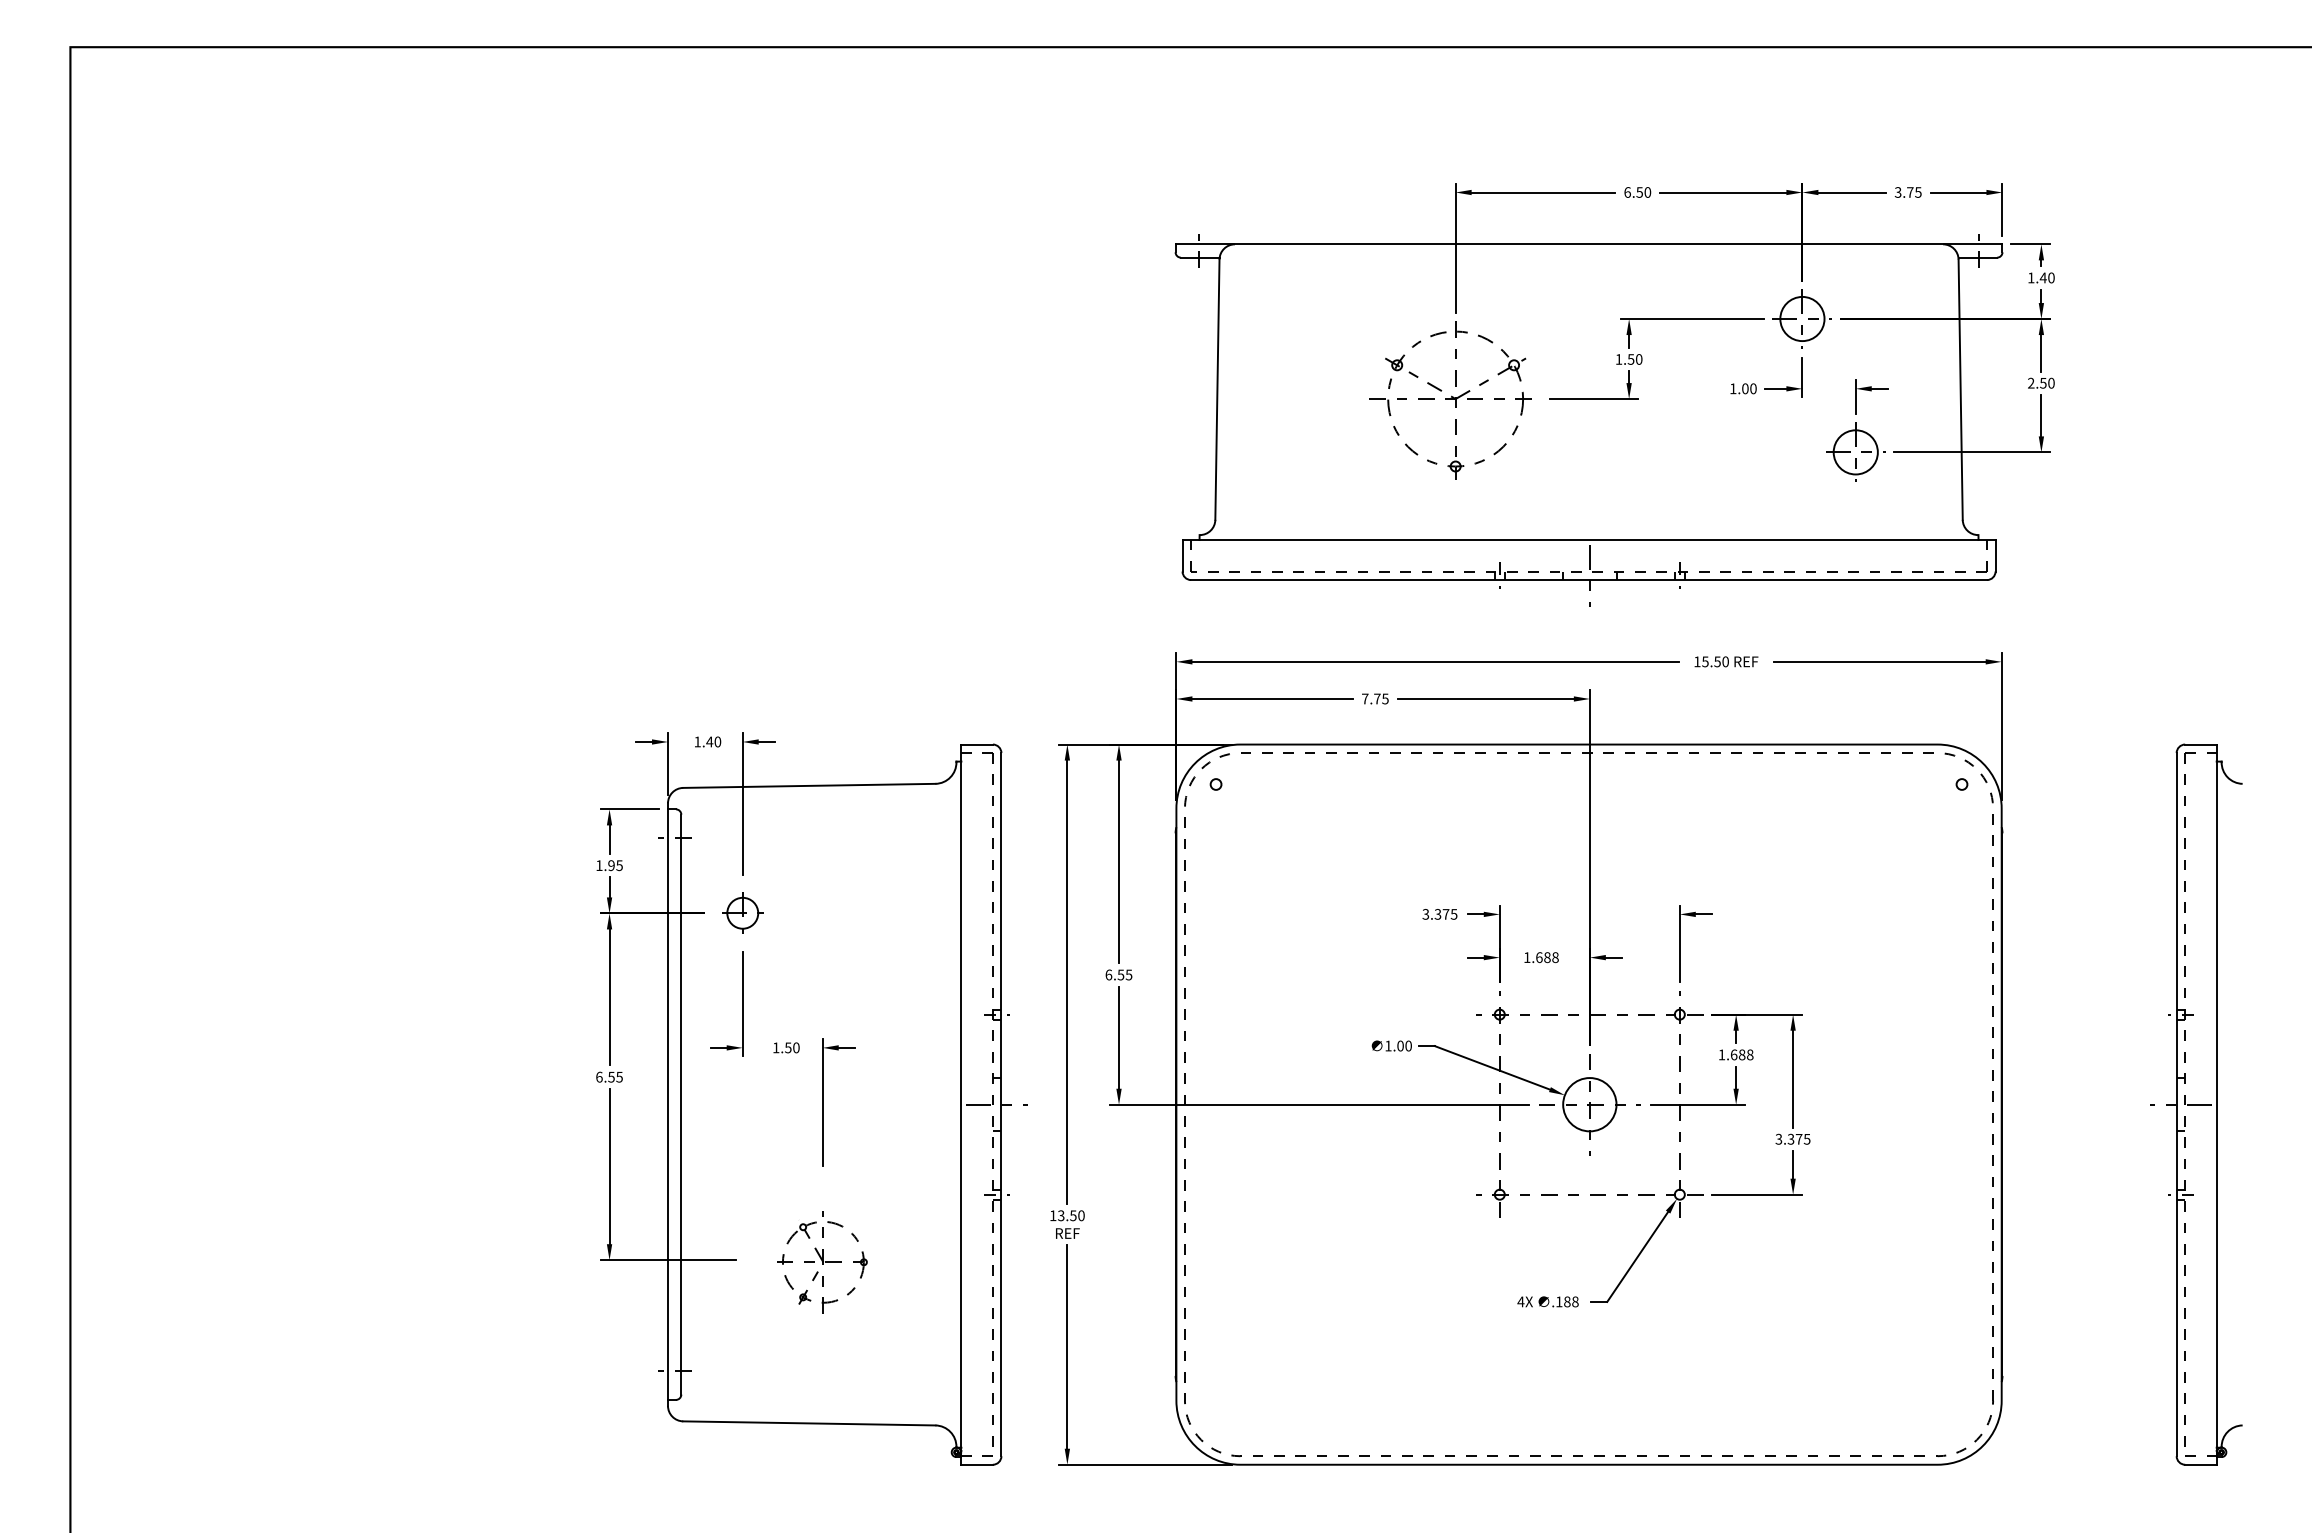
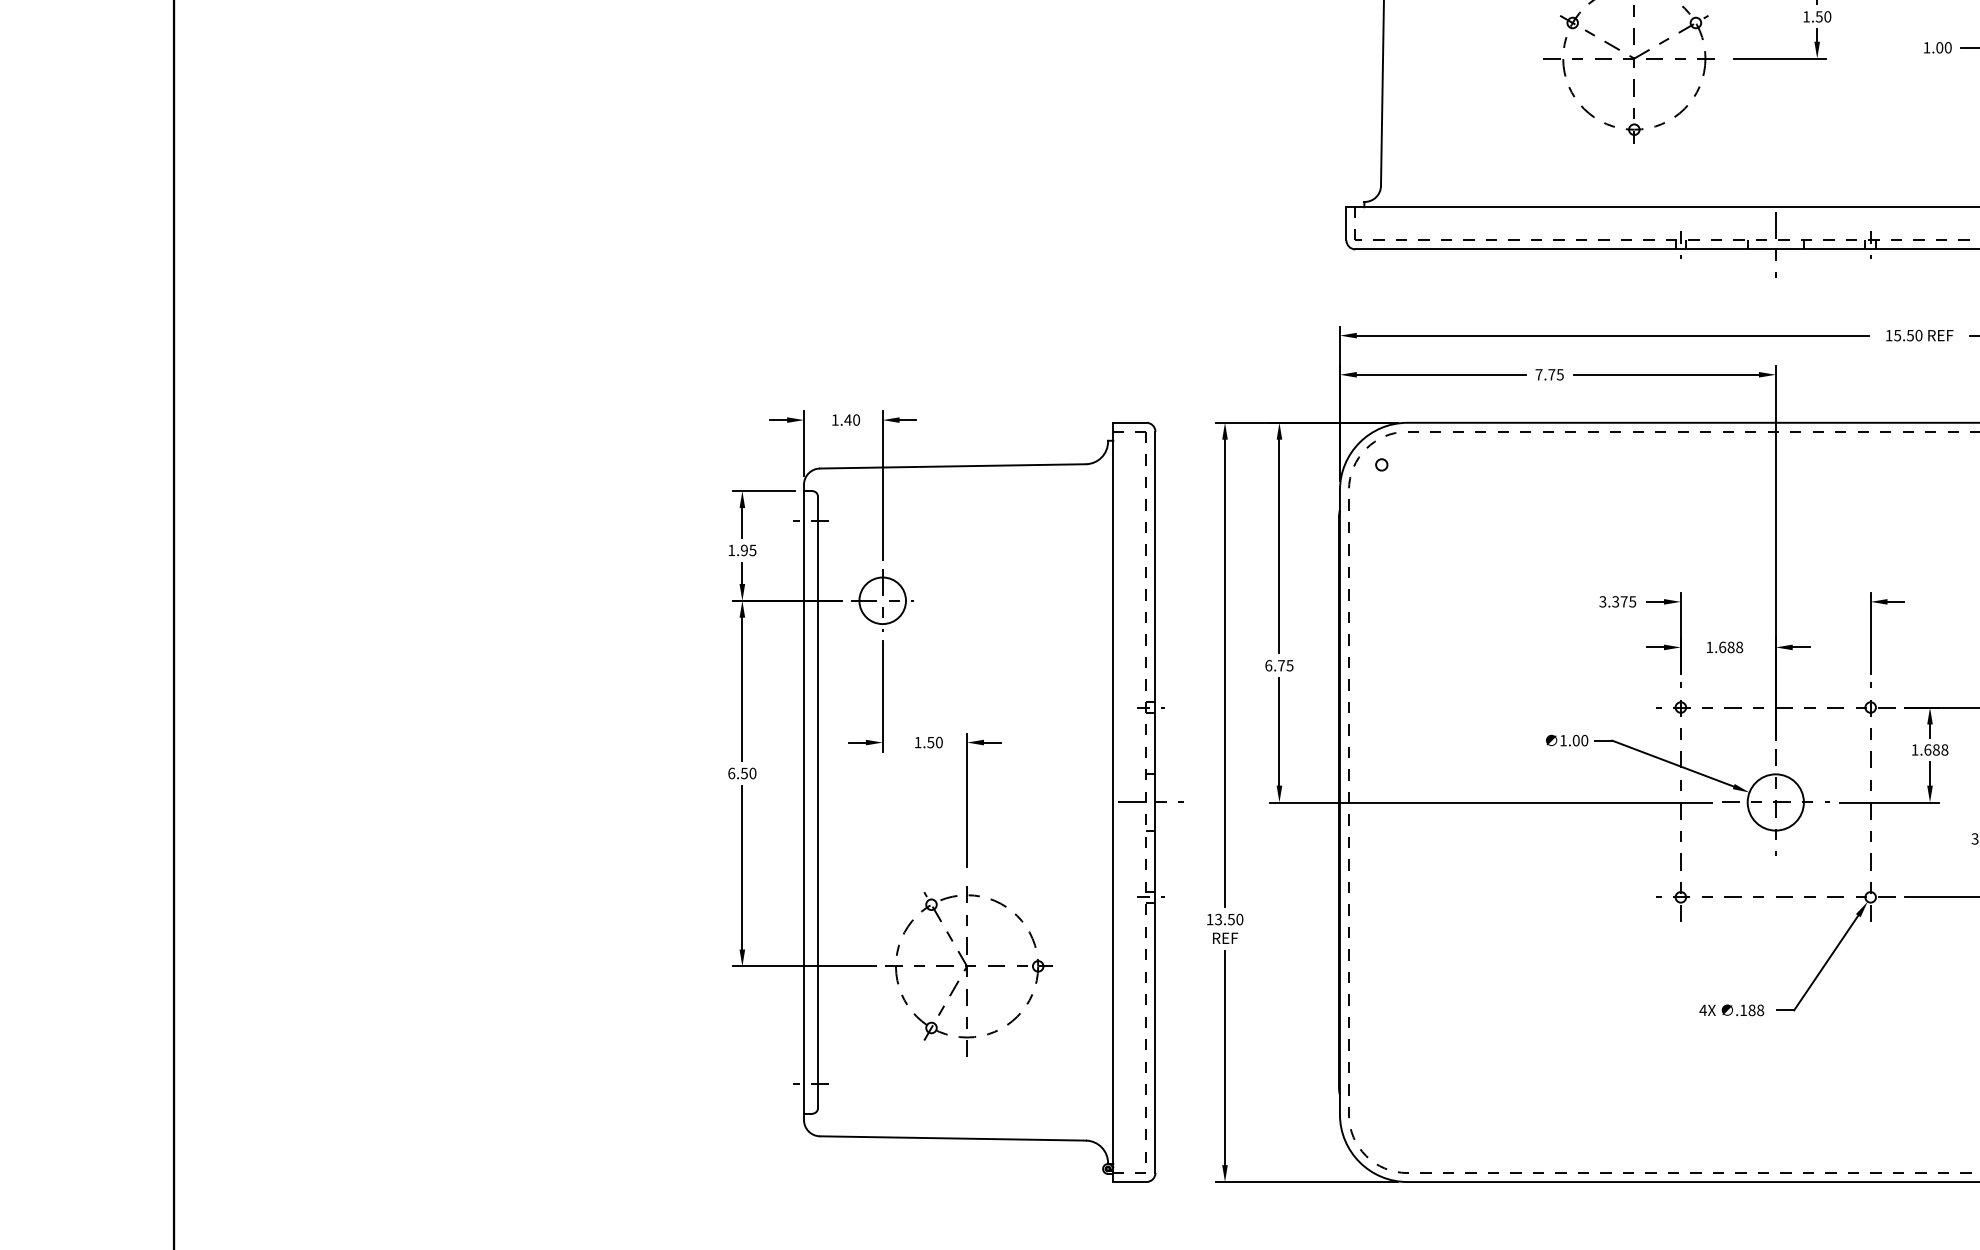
part: (742, 912) -> (882, 599), size x1.43
text: (1120, 974) -> (1281, 665), 6.55 -> 6.75
text: (619, 1076) -> (752, 772), 6.55 -> 6.50
part: (824, 1265) -> (968, 971), size x1.67

